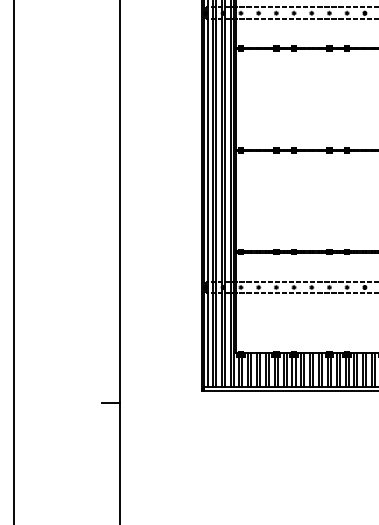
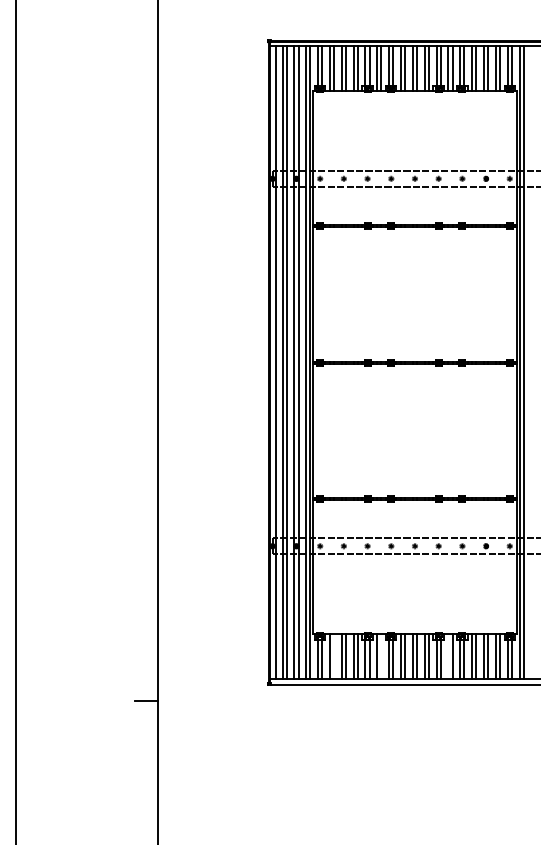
line: (251, 369) -> (334, 656), removed
line: (286, 369) -> (381, 656), removed
line: (336, 369) -> (448, 656), removed

